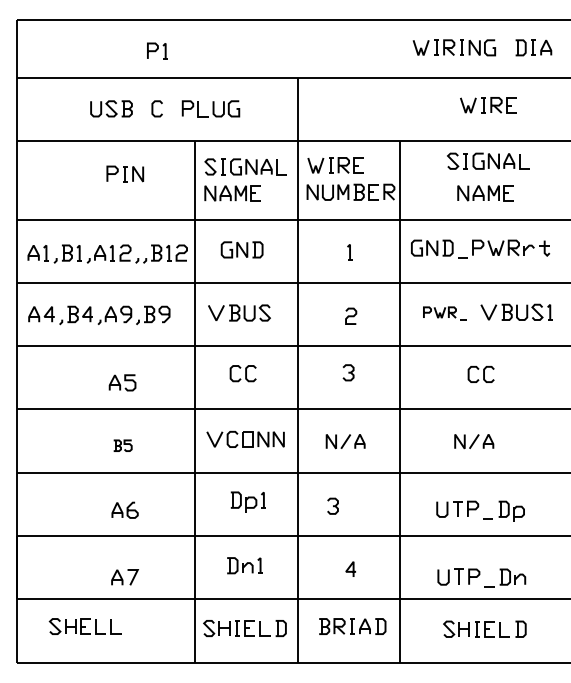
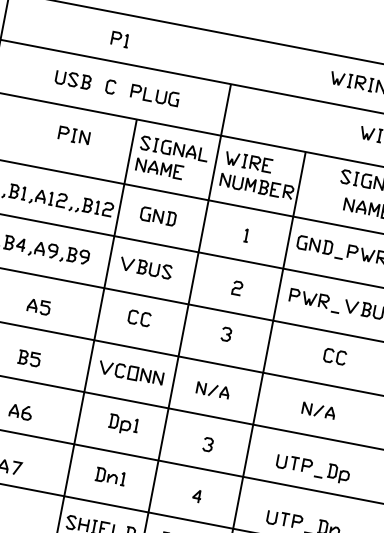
part: (444, 313) -> (314, 300), size x1.43
part: (122, 445) -> (28, 358), size x1.43
part: (332, 505) -> (207, 443), moved

